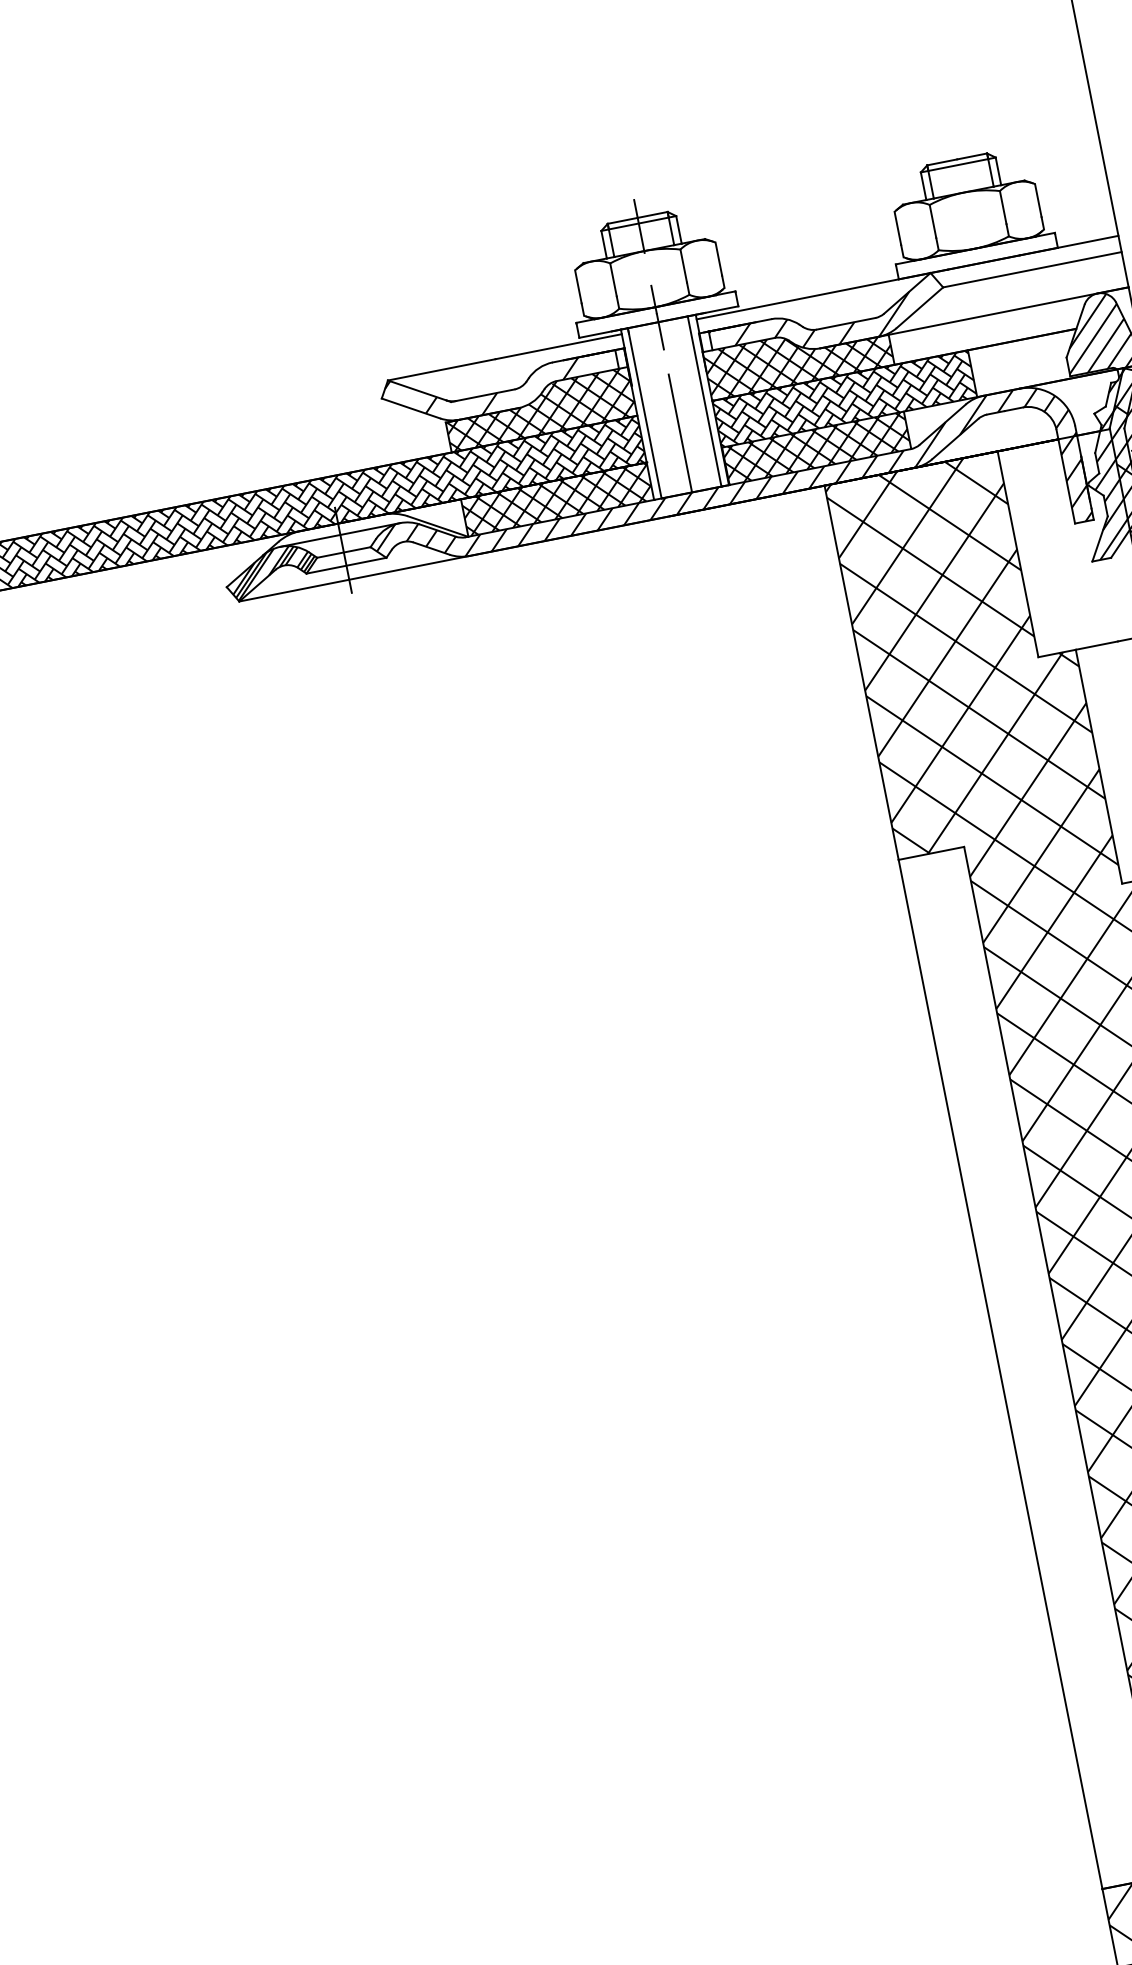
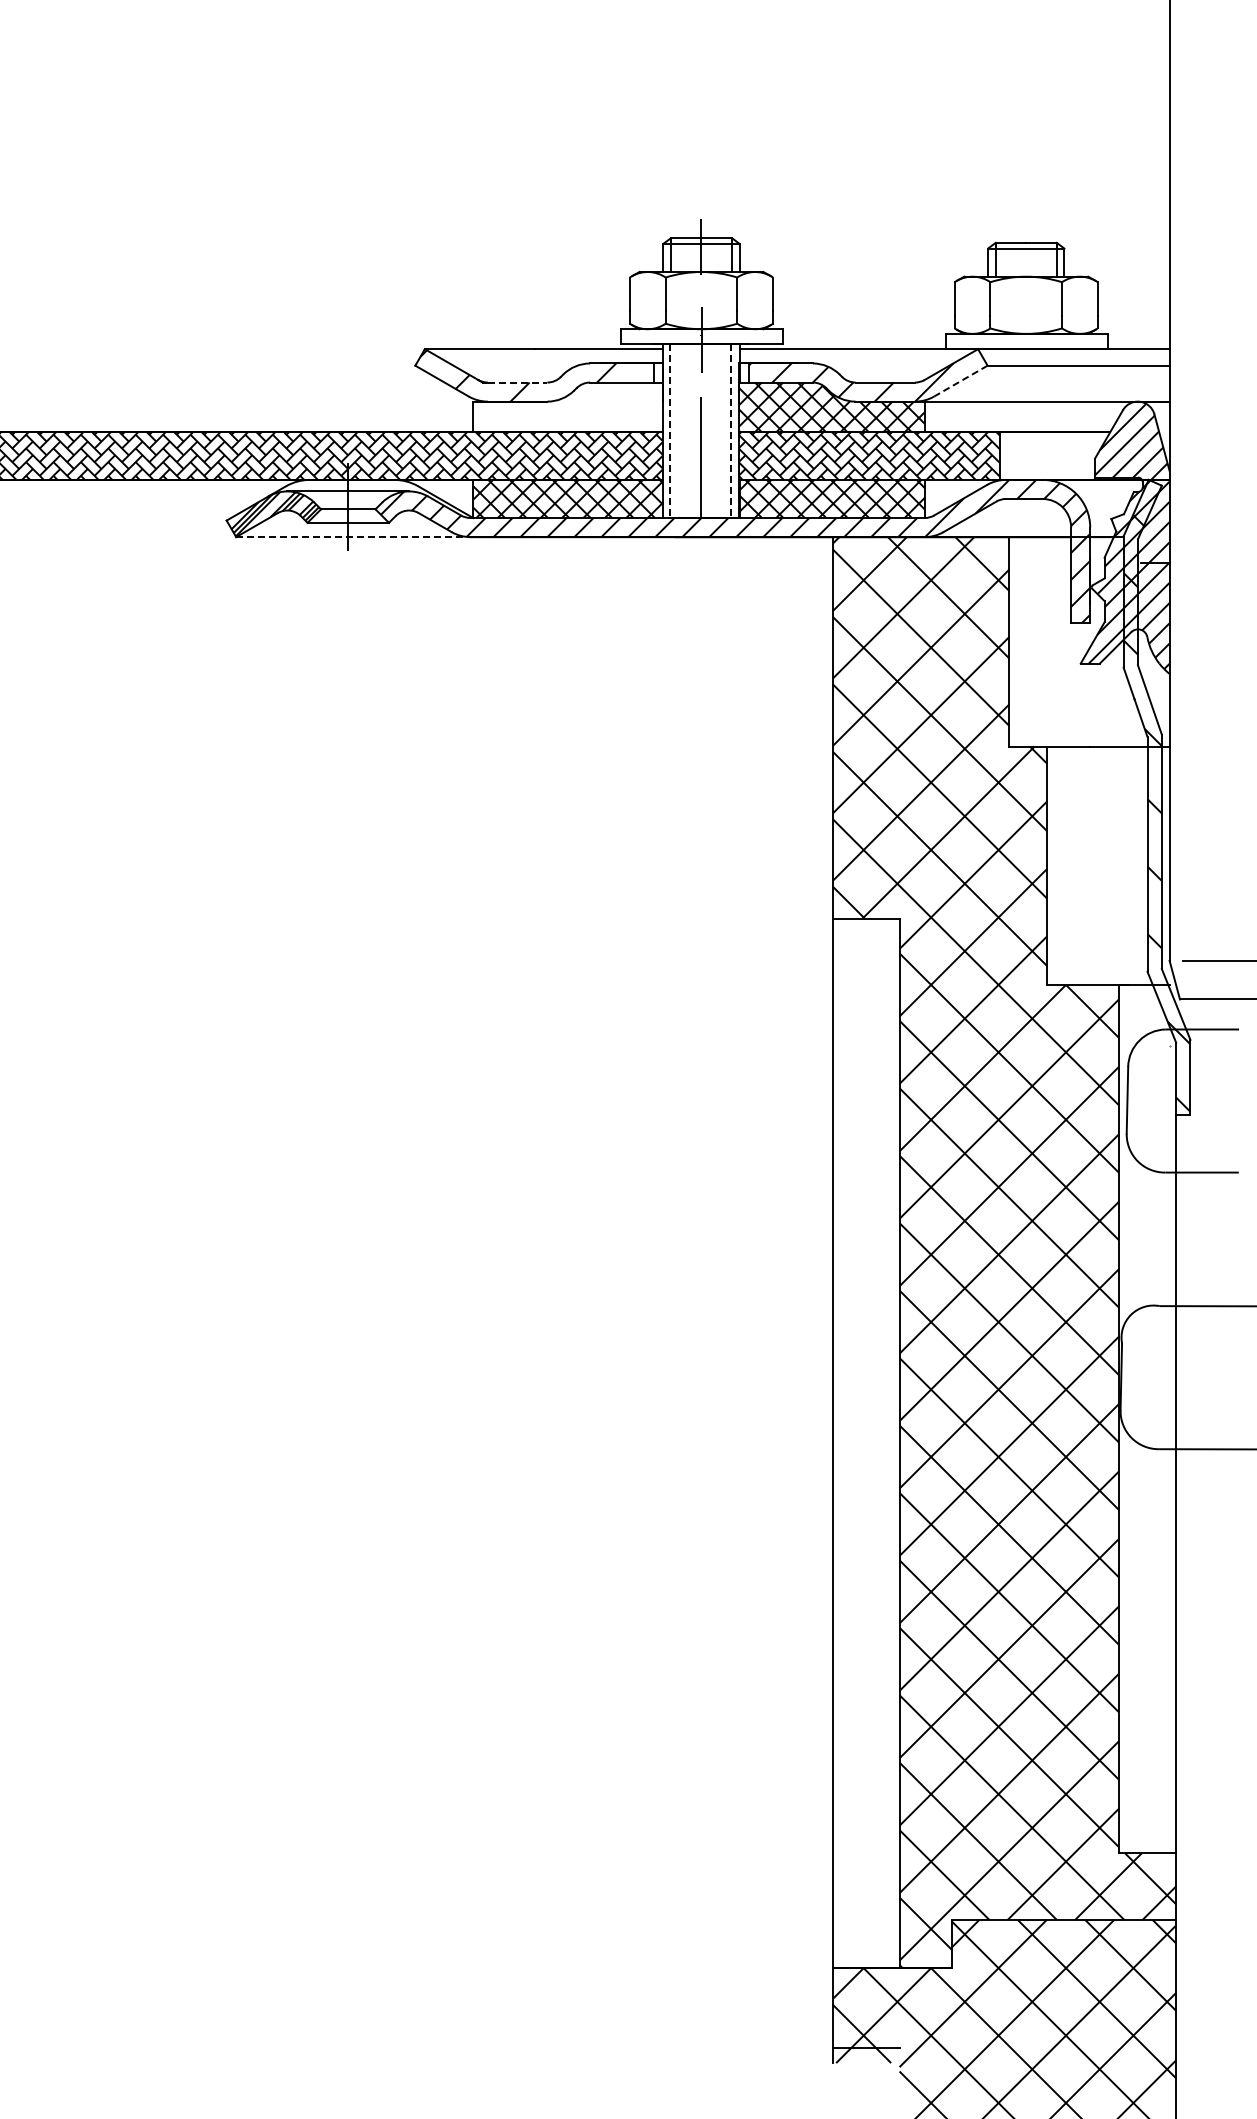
line: (919, 308) -> (960, 381), solid -> dashed
line: (485, 395) -> (517, 382), solid -> dashed
line: (704, 401) -> (731, 431), solid -> dashed
hatch: (539, 410) -> (567, 407), removed
line: (644, 413) -> (670, 431), solid -> dashed
line: (354, 579) -> (353, 537), solid -> dashed

